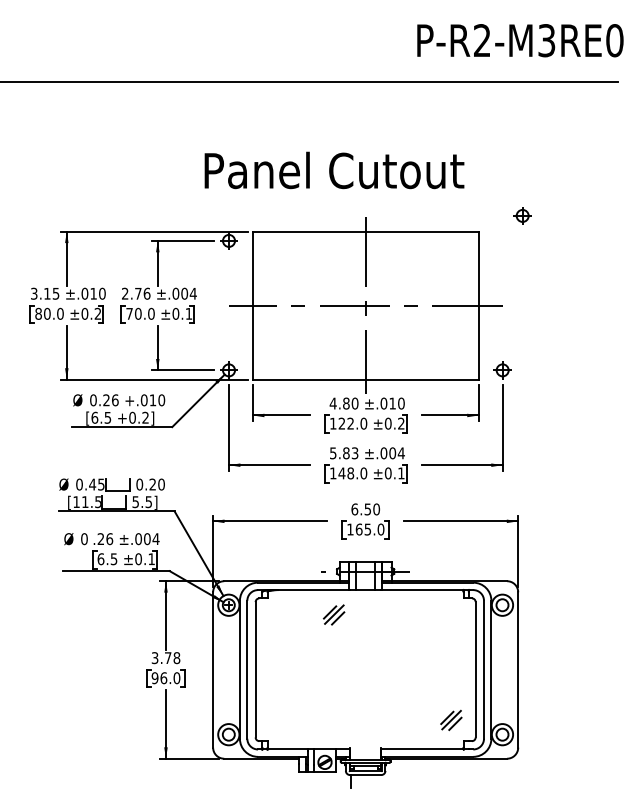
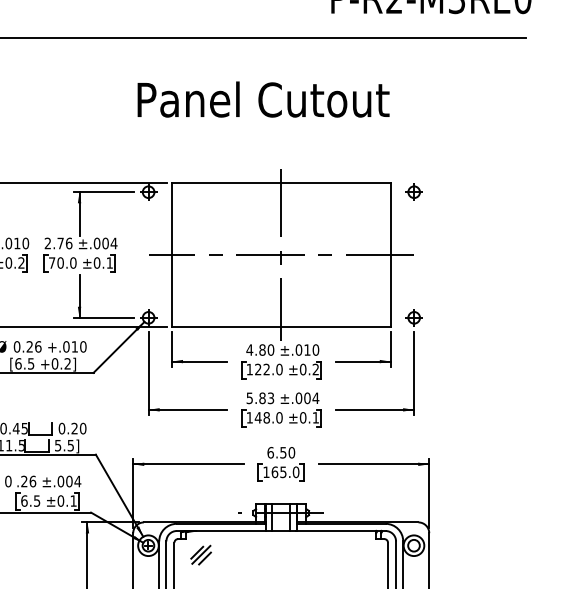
text: (334, 170) -> (263, 99), moved
part: (522, 215) -> (414, 191), moved
part: (333, 614) -> (200, 554), moved

